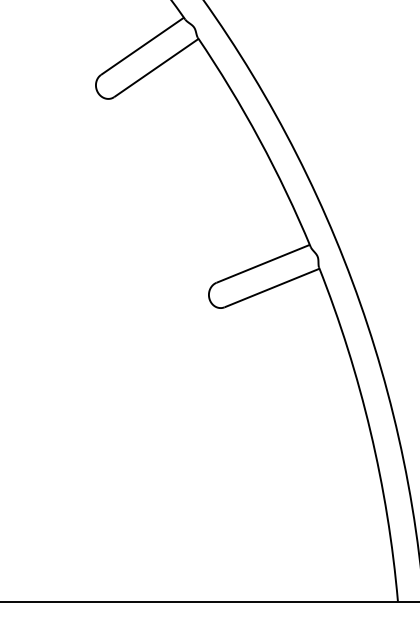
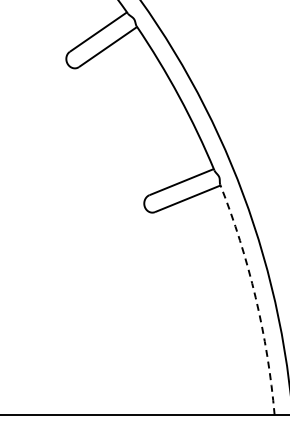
arc: (370, 431) -> (255, 297), solid -> dashed

